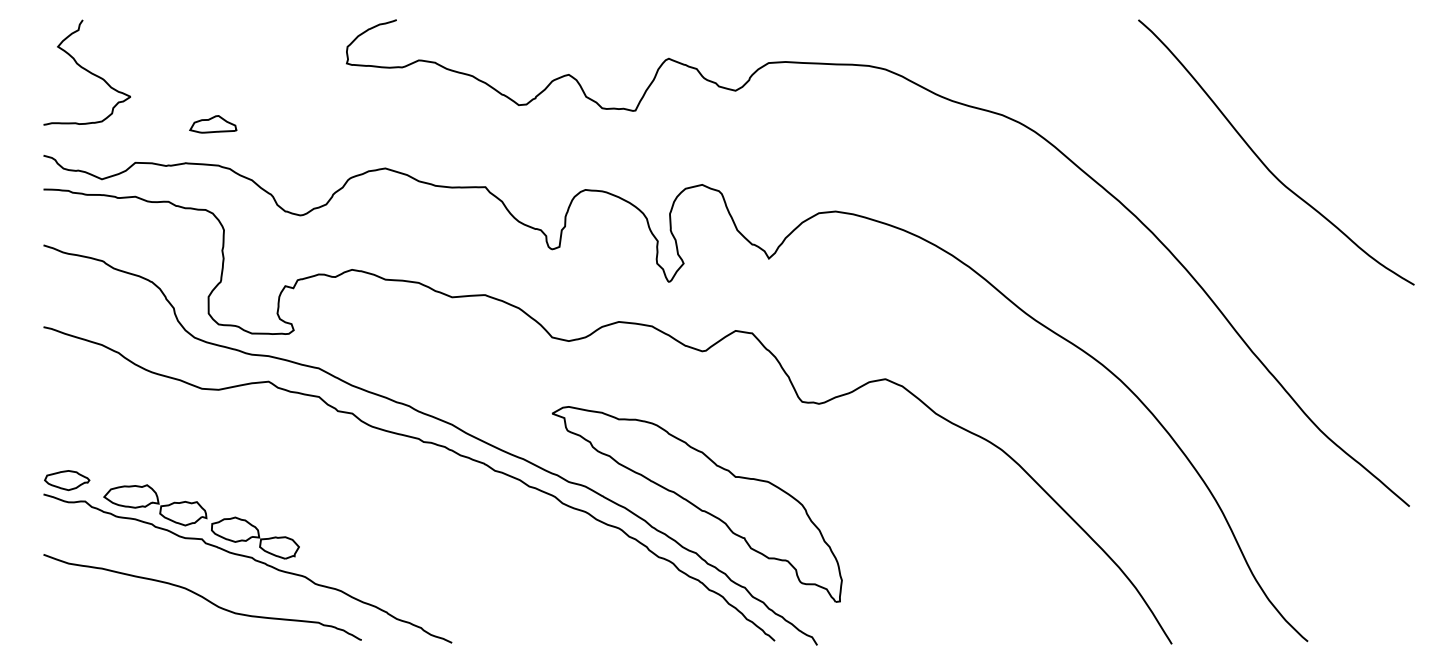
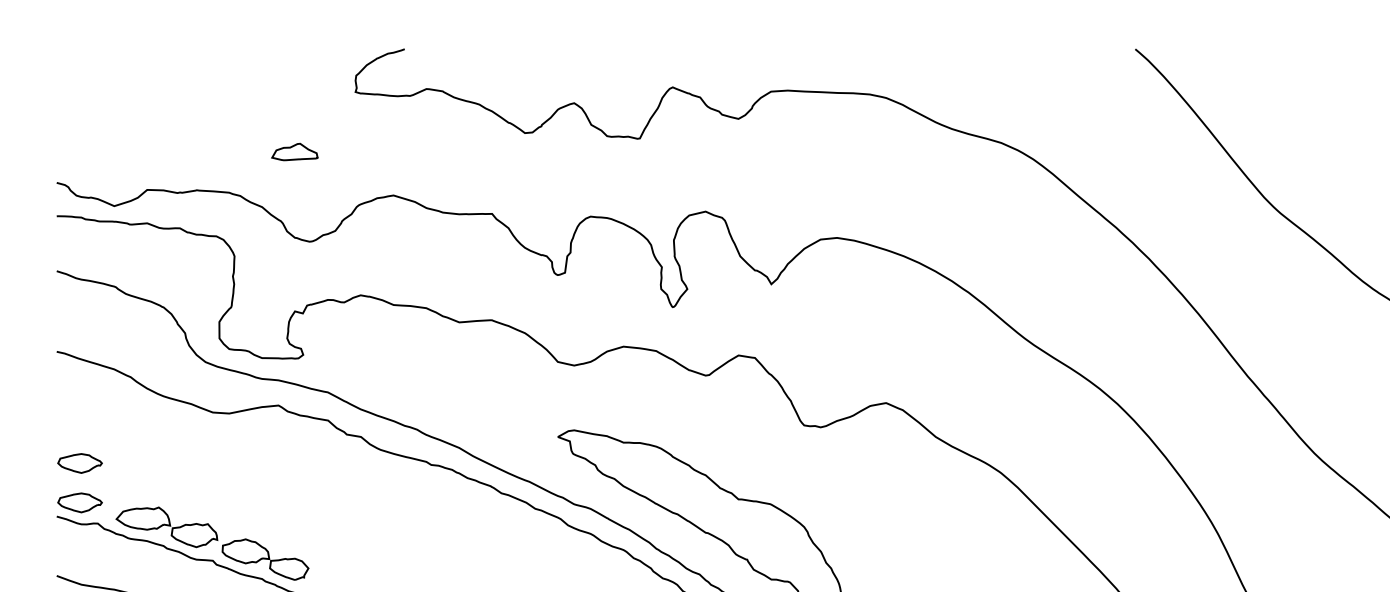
curve: (86, 71) -> (99, 99), removed
part: (213, 124) -> (295, 152), moved
part: (67, 440) -> (80, 463), added

